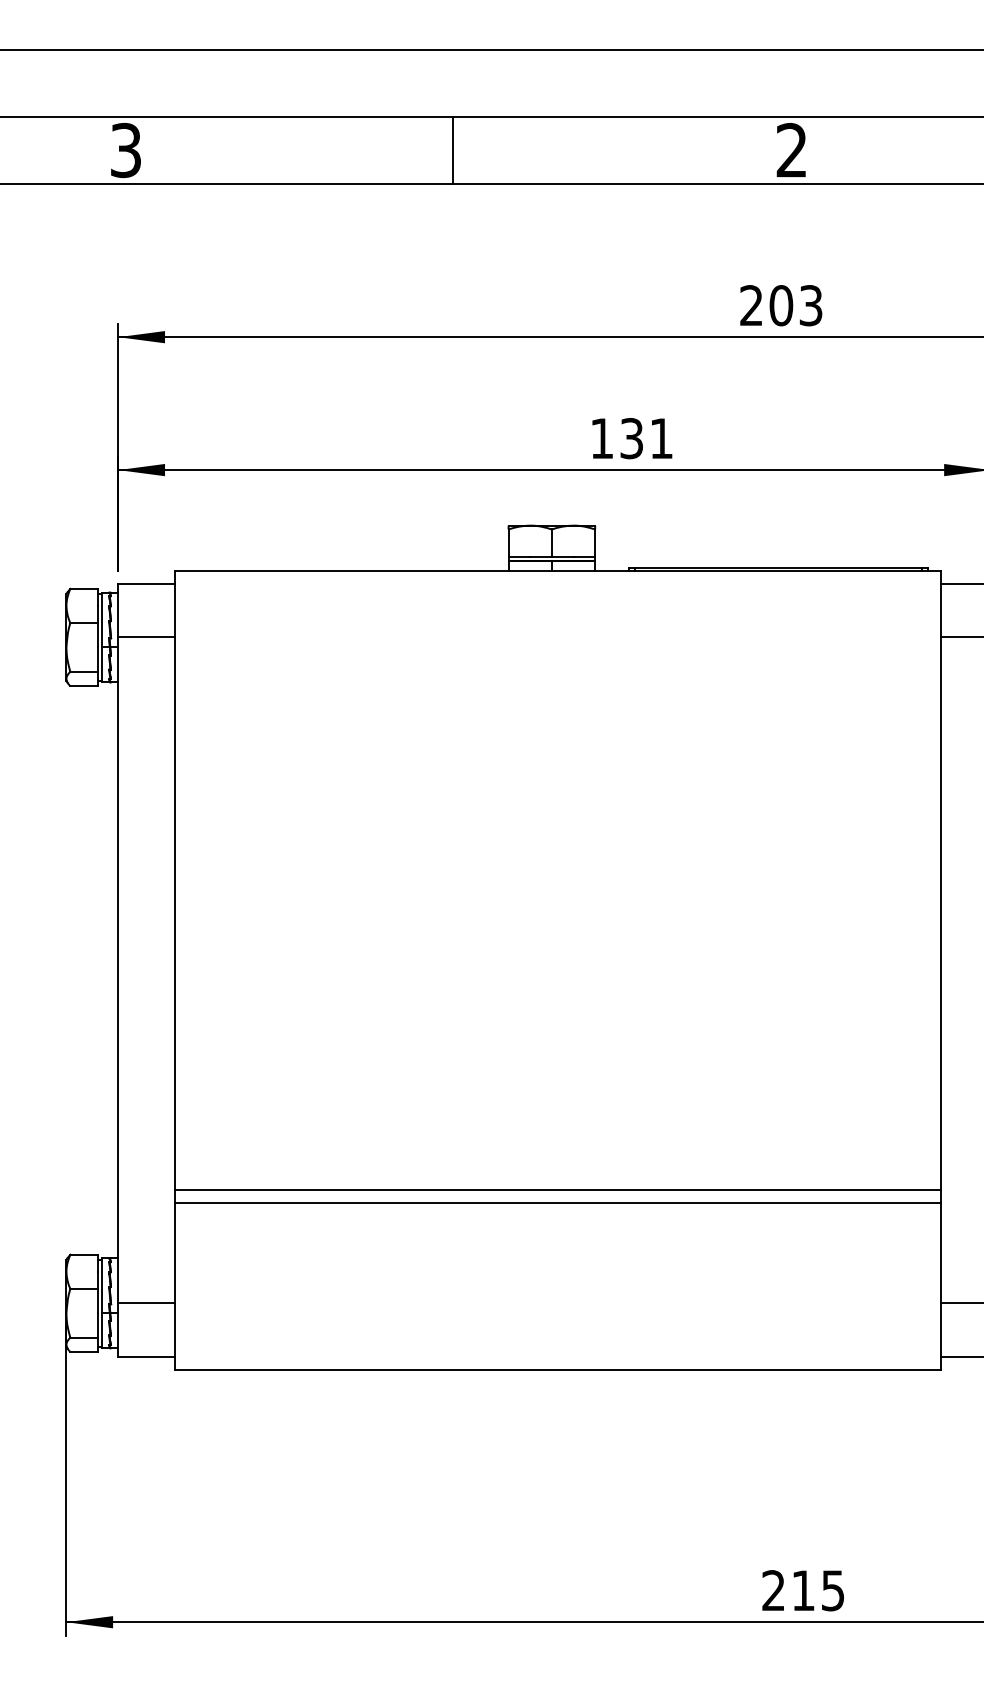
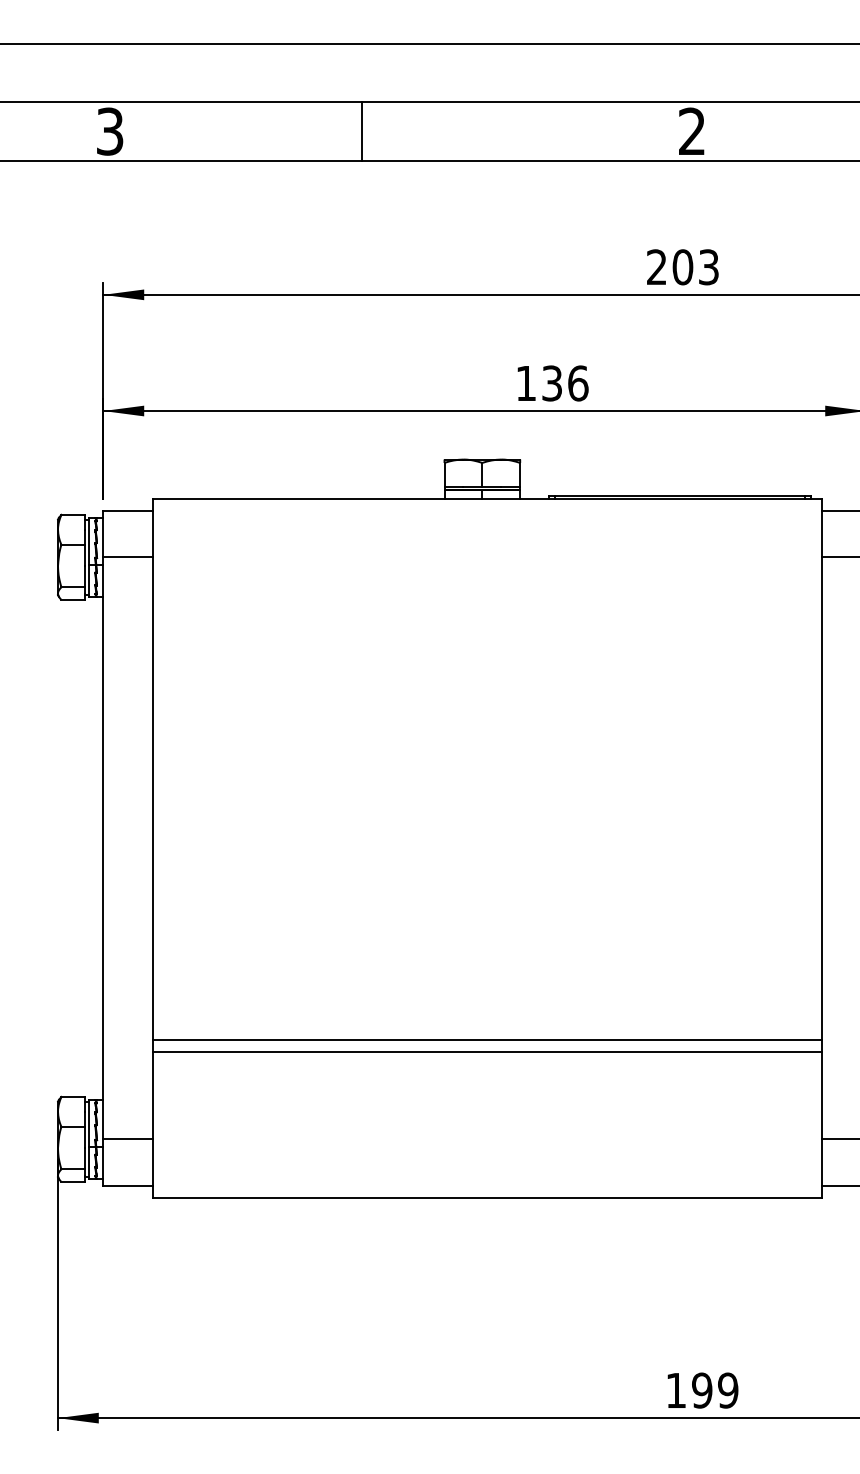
line: (452, 150) -> (361, 131), moved
text: (661, 438) -> (578, 383), 131 -> 136
text: (803, 1590) -> (702, 1390), 215 -> 199

